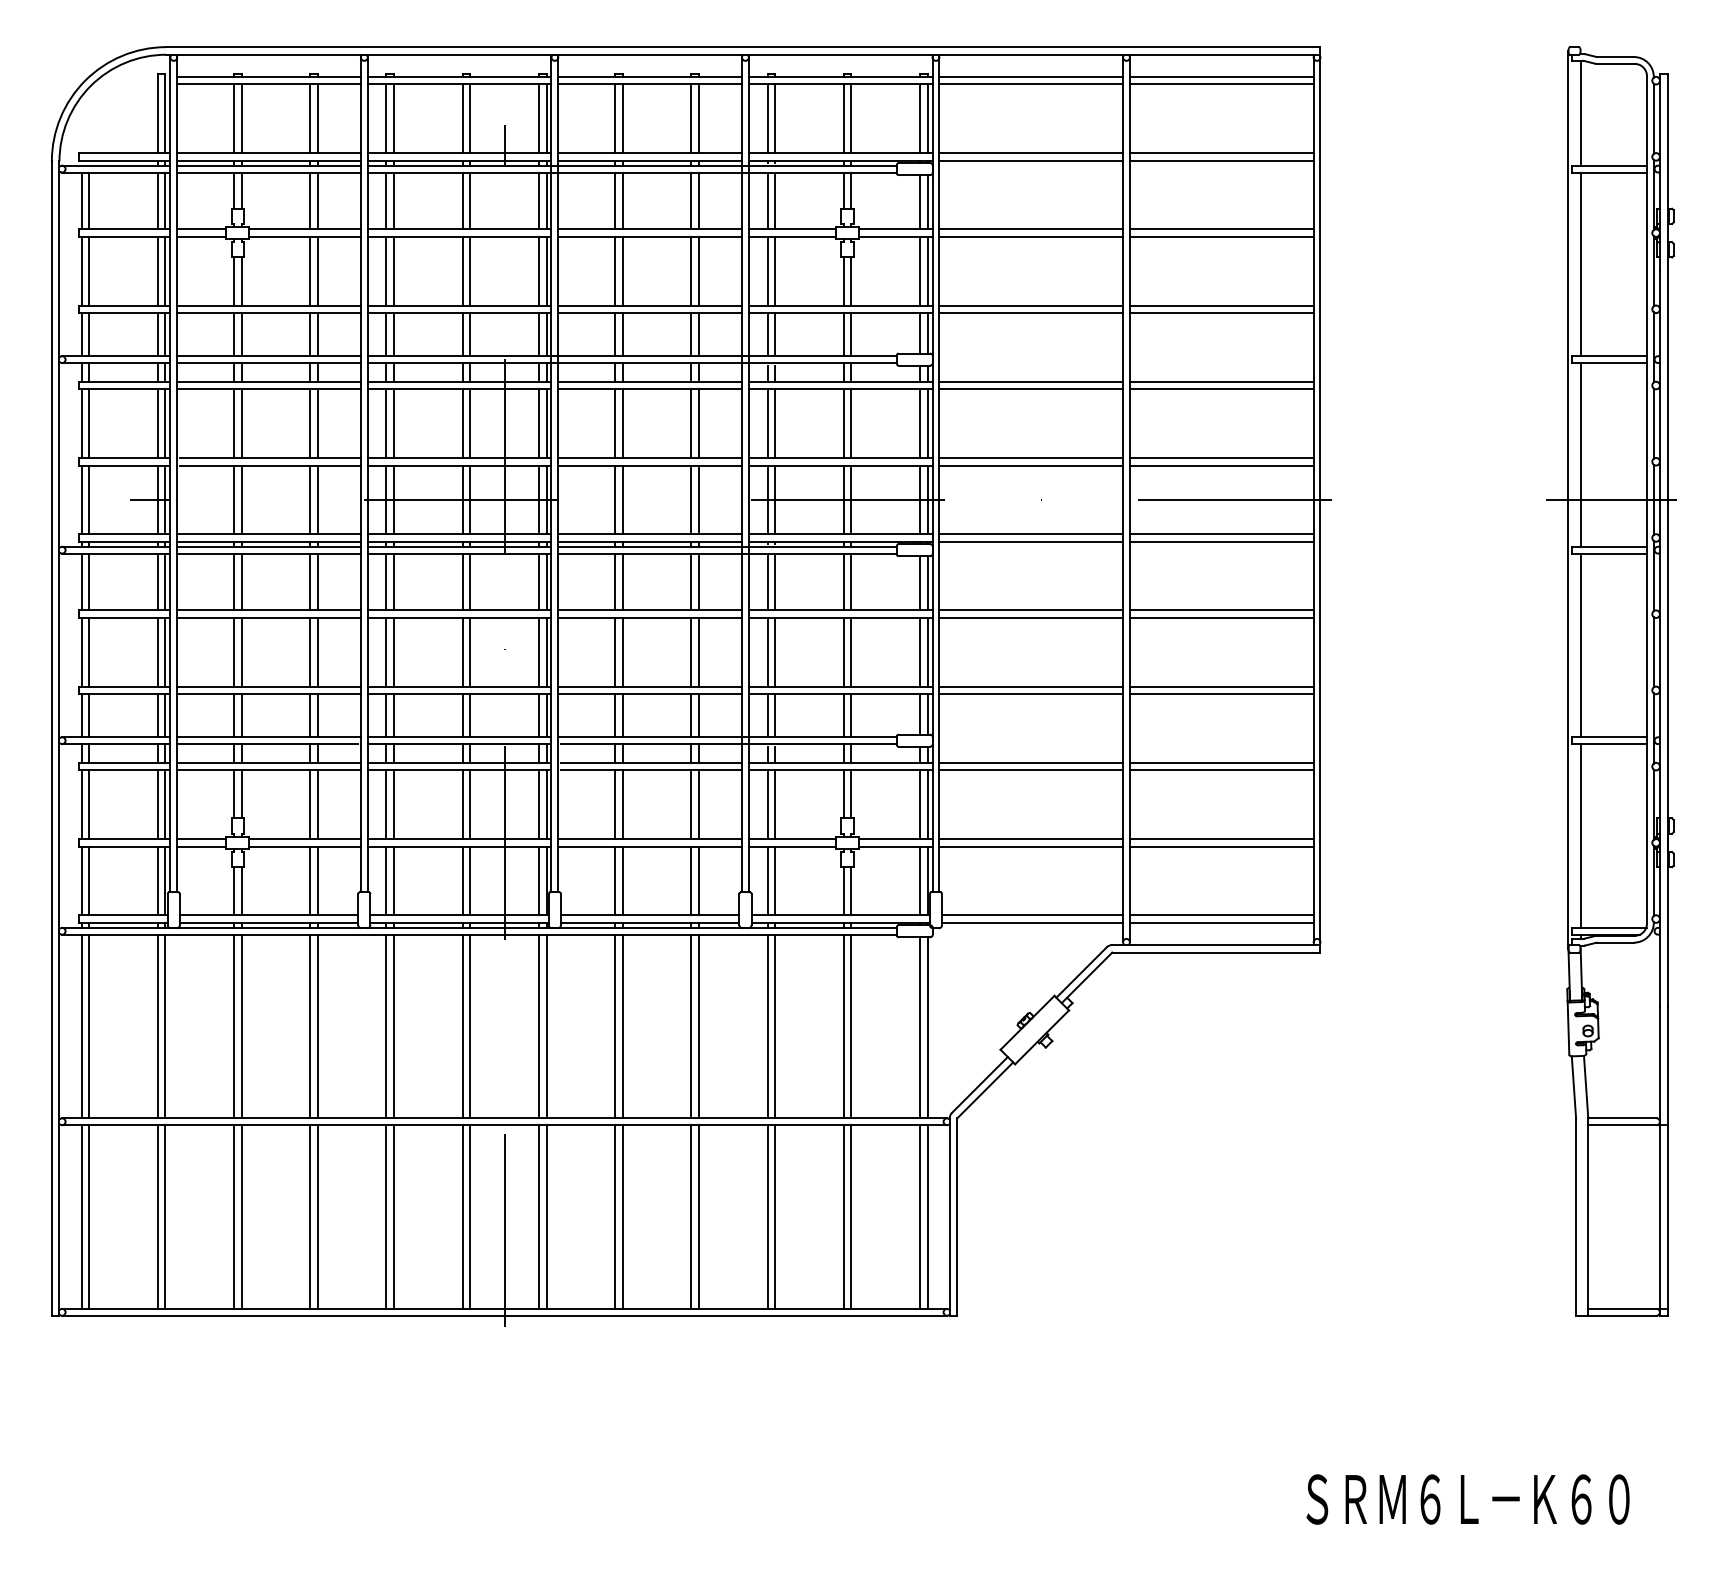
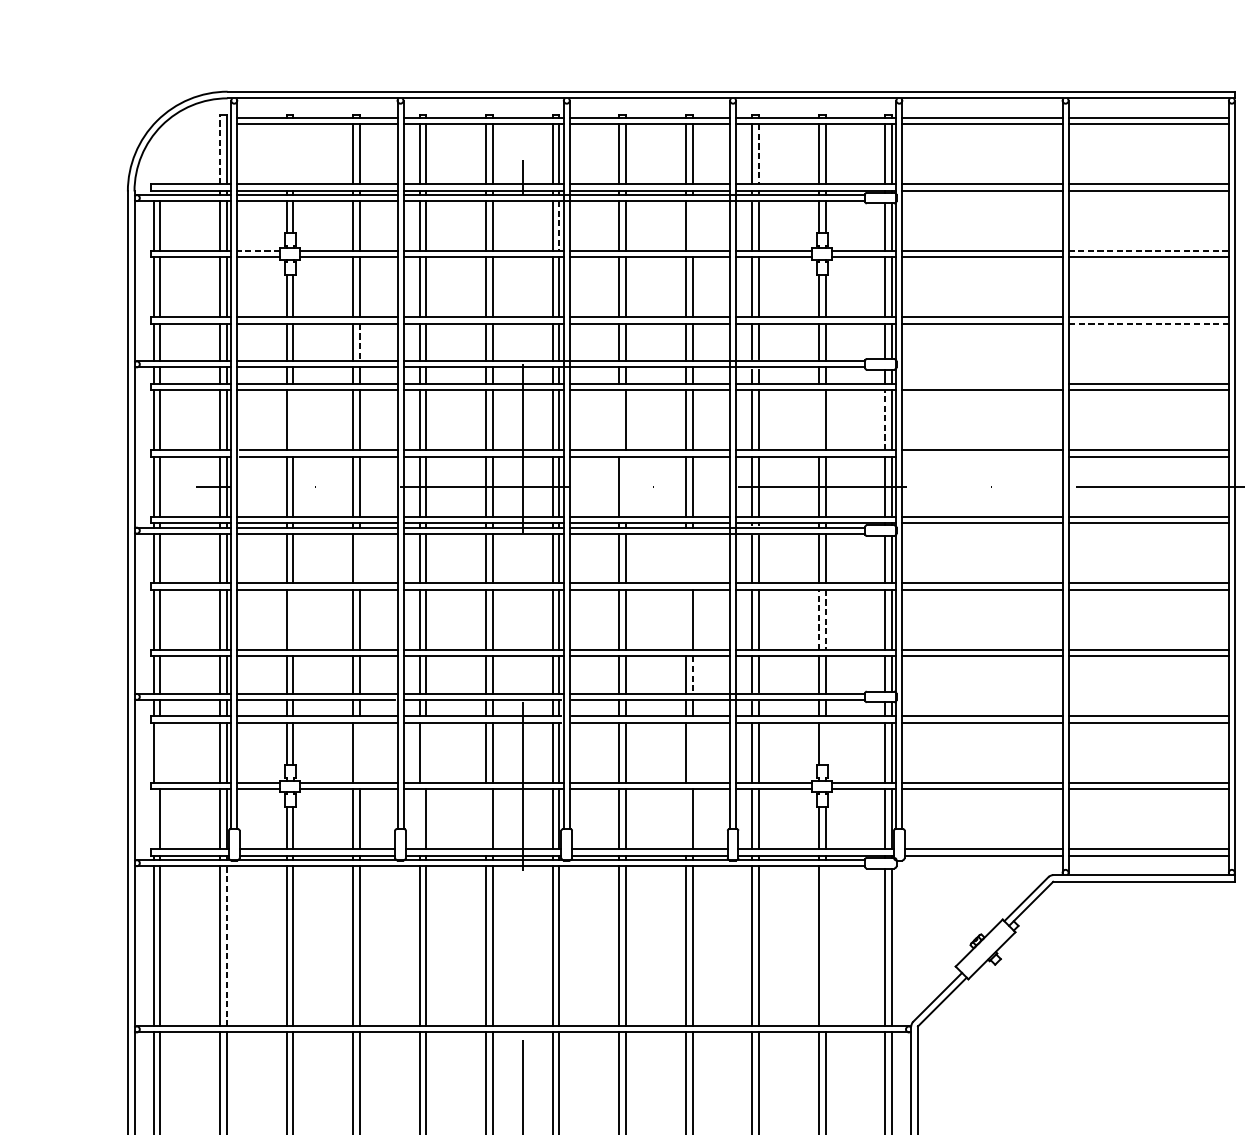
line: (157, 113) -> (220, 149), solid -> dashed
line: (234, 118) -> (287, 153), removed
line: (241, 118) -> (293, 153), removed
line: (775, 119) -> (759, 154), solid -> dashed
line: (698, 200) -> (692, 225), removed
line: (546, 201) -> (559, 226), solid -> dashed
line: (201, 229) -> (258, 250), solid -> dashed
line: (1221, 229) -> (1148, 250), solid -> dashed
line: (1221, 313) -> (1148, 324), solid -> dashed
line: (317, 334) -> (359, 342), solid -> dashed
line: (1031, 381) -> (982, 383), removed
line: (241, 423) -> (293, 420), removed
line: (615, 423) -> (619, 420), removed
line: (843, 423) -> (818, 420), removed
line: (919, 423) -> (884, 420), solid -> dashed
line: (1031, 465) -> (982, 456), removed
line: (622, 499) -> (625, 486), removed
line: (317, 581) -> (359, 557), removed
line: (691, 581) -> (686, 557), removed
line: (698, 581) -> (692, 557), removed
line: (843, 651) -> (818, 619), solid -> dashed
line: (241, 652) -> (293, 619), removed
line: (691, 652) -> (686, 619), removed
line: (851, 652) -> (825, 619), solid -> dashed
line: (698, 715) -> (692, 674), solid -> dashed
line: (851, 794) -> (825, 743), removed
line: (89, 804) -> (160, 752), removed
line: (317, 804) -> (359, 752), removed
line: (394, 804) -> (426, 752), removed
line: (698, 804) -> (692, 752), removed
line: (81, 880) -> (153, 818), removed
line: (386, 880) -> (419, 818), removed
line: (462, 880) -> (486, 818), removed
line: (691, 880) -> (686, 818), removed
line: (165, 1026) -> (227, 946), solid -> dashed
line: (851, 1026) -> (825, 946), removed

